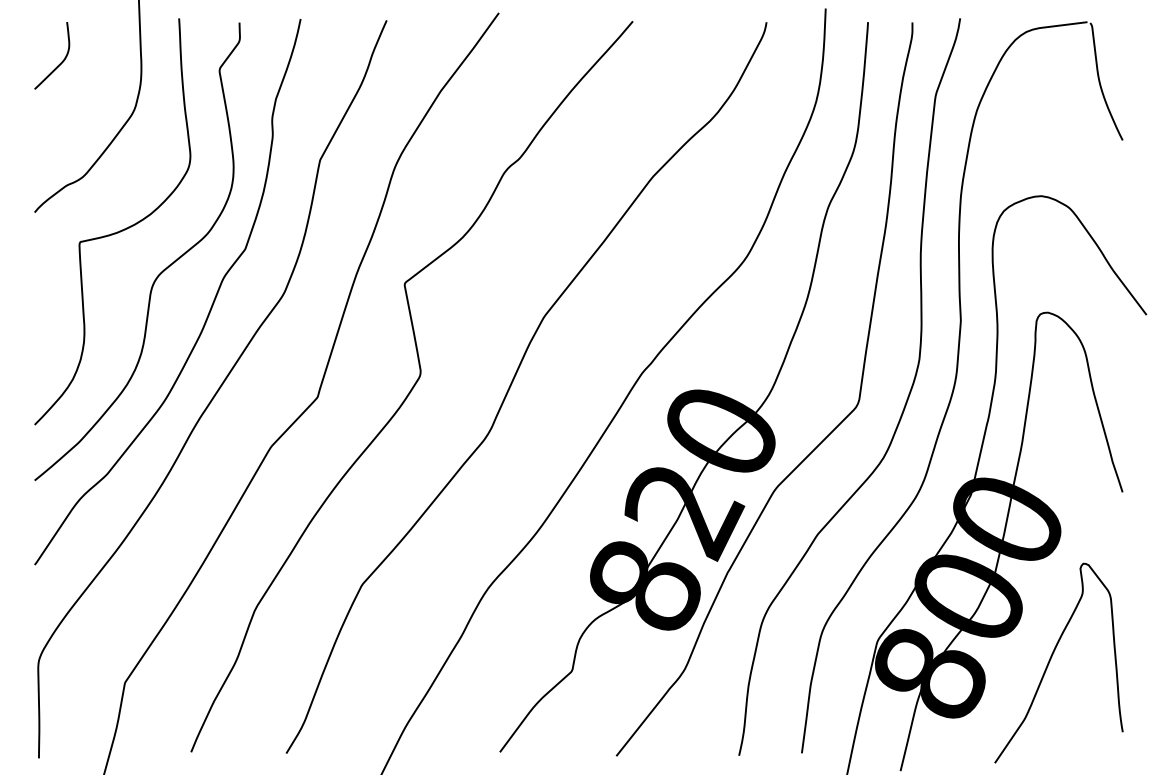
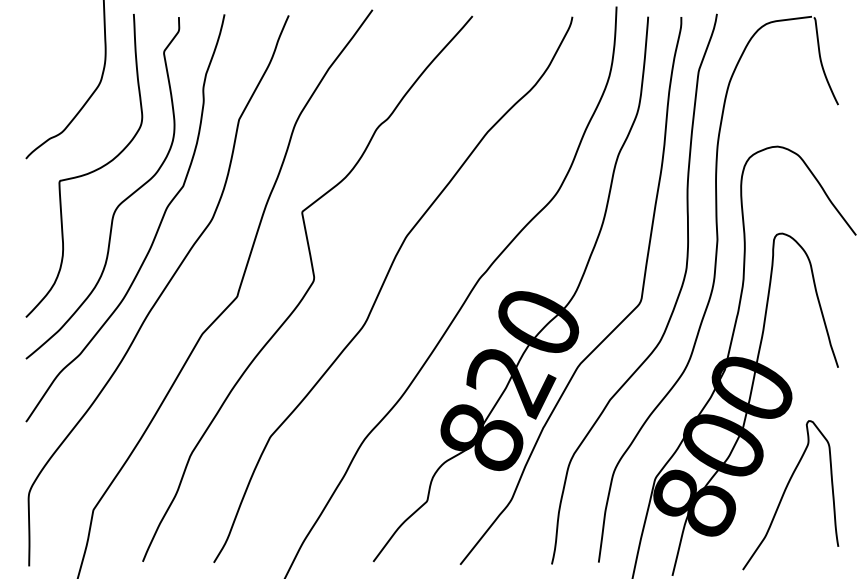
curve: (60, 62) -> (45, 46), removed

